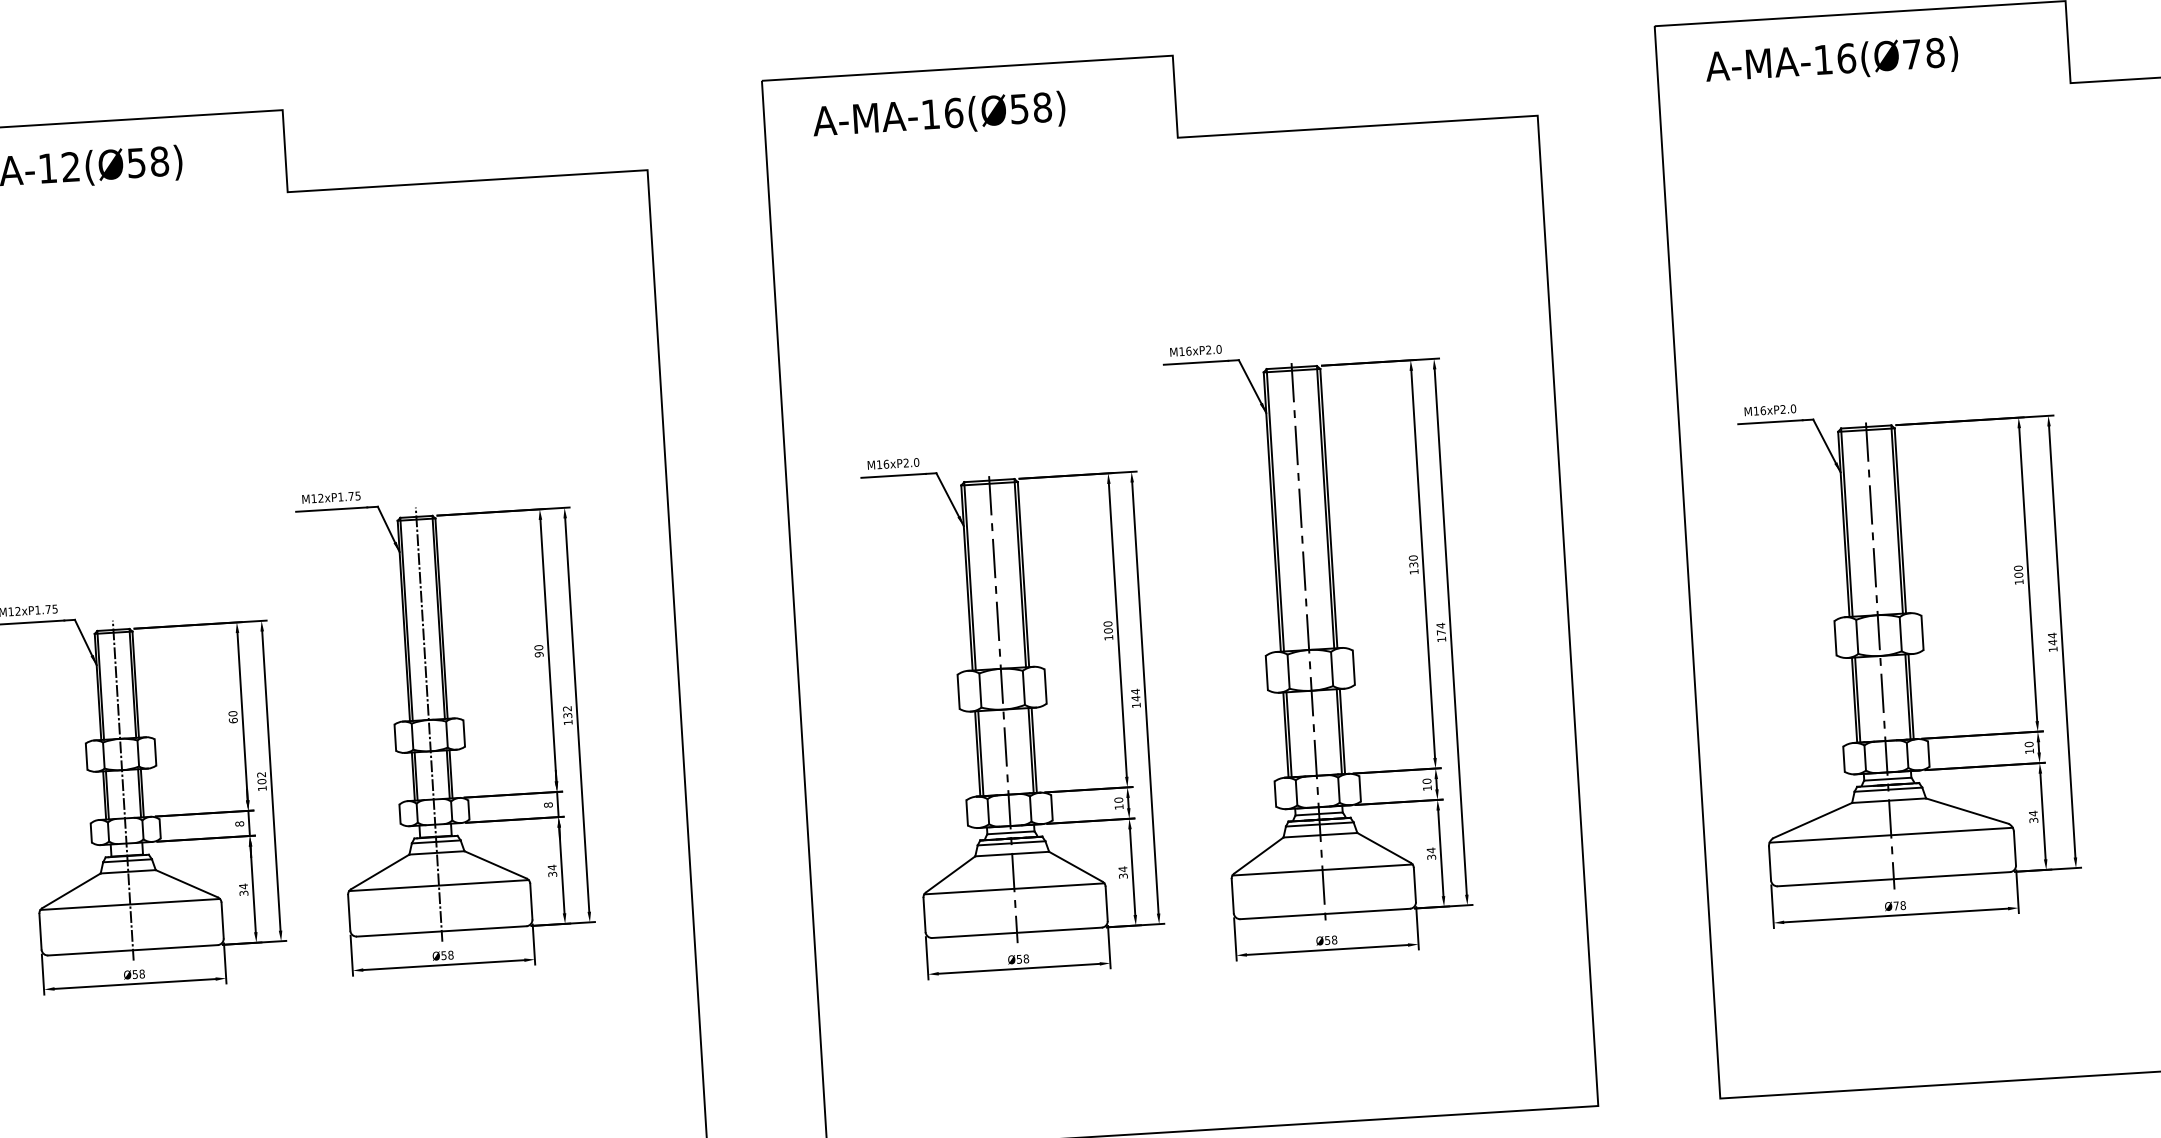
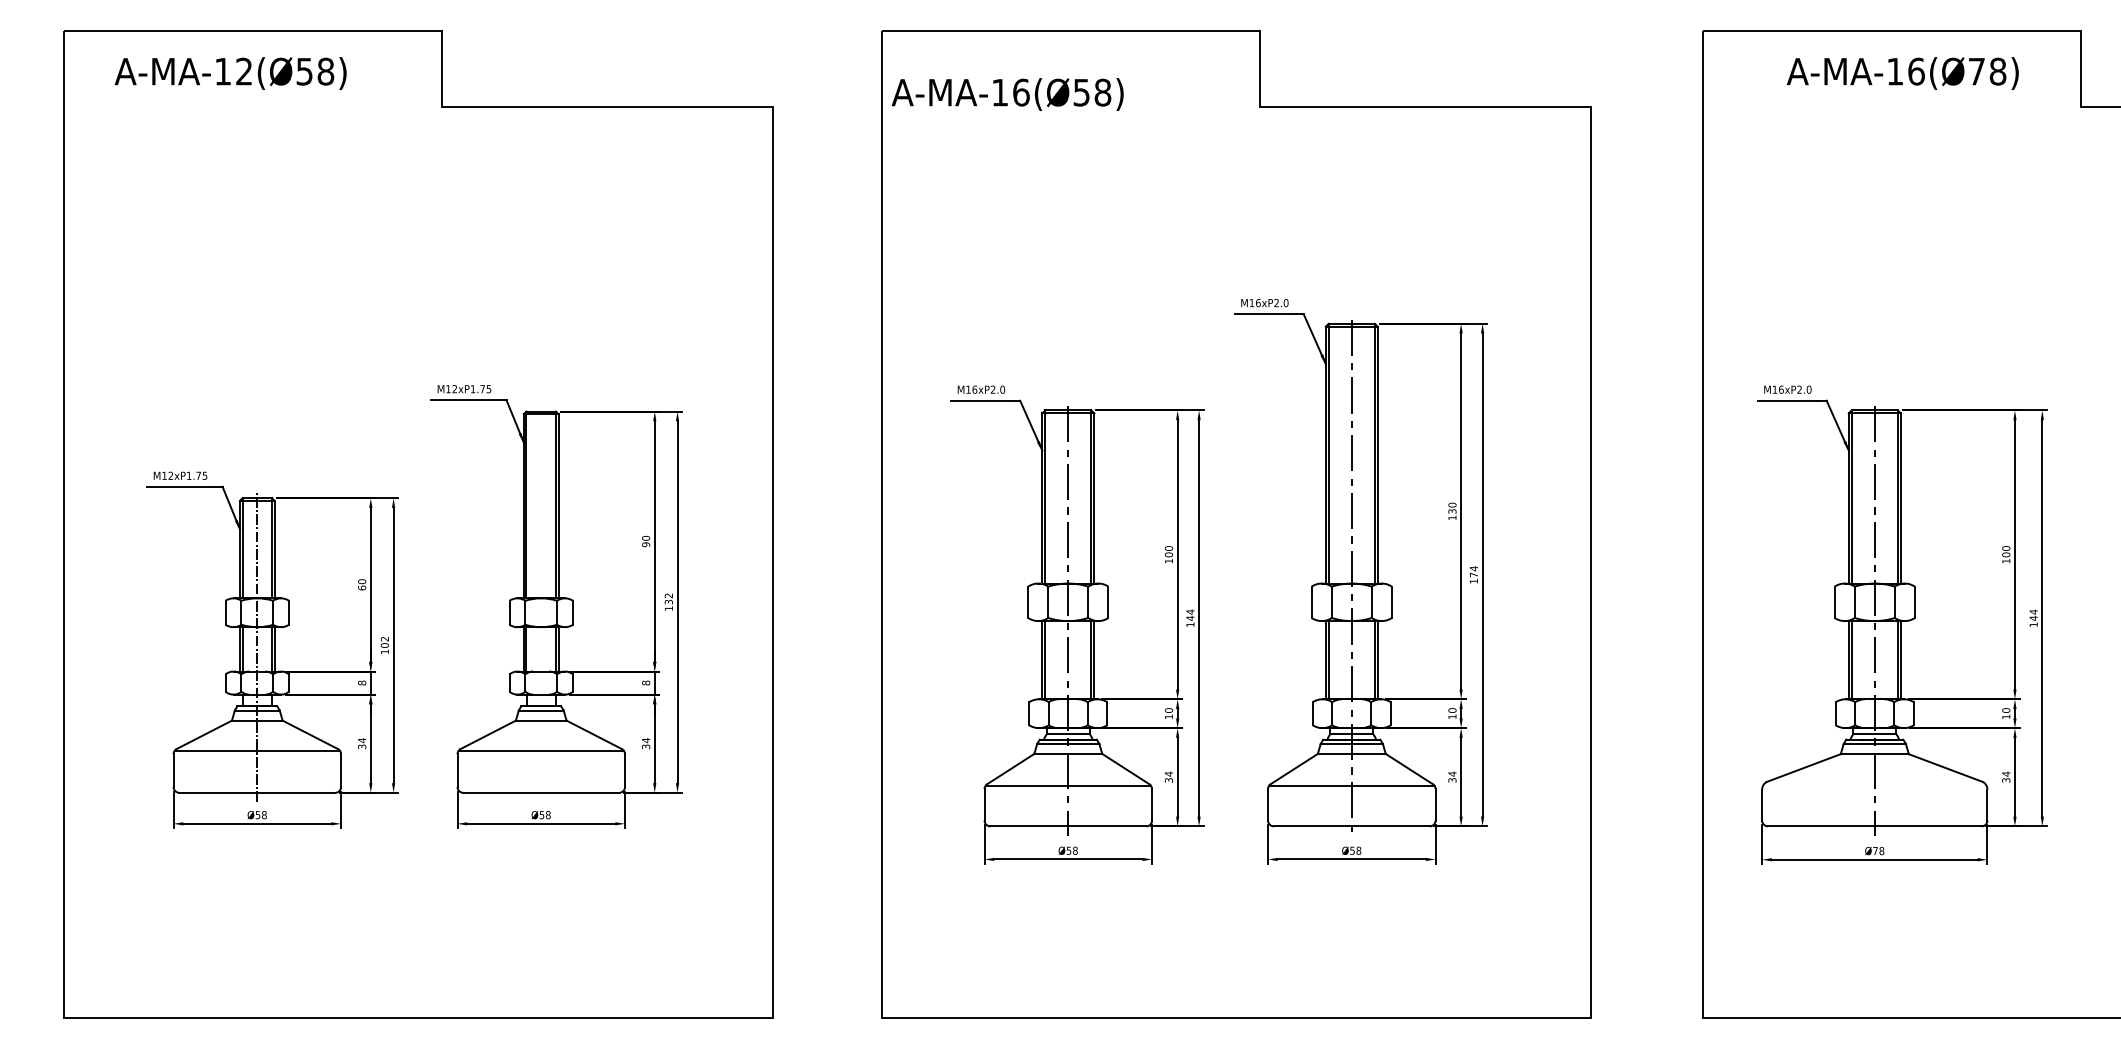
text: (1831, 61) -> (1902, 73), moved
text: (938, 115) -> (1007, 94), moved
line: (429, 724) -> (541, 602), removed
line: (1890, 834) -> (1874, 785), removed

